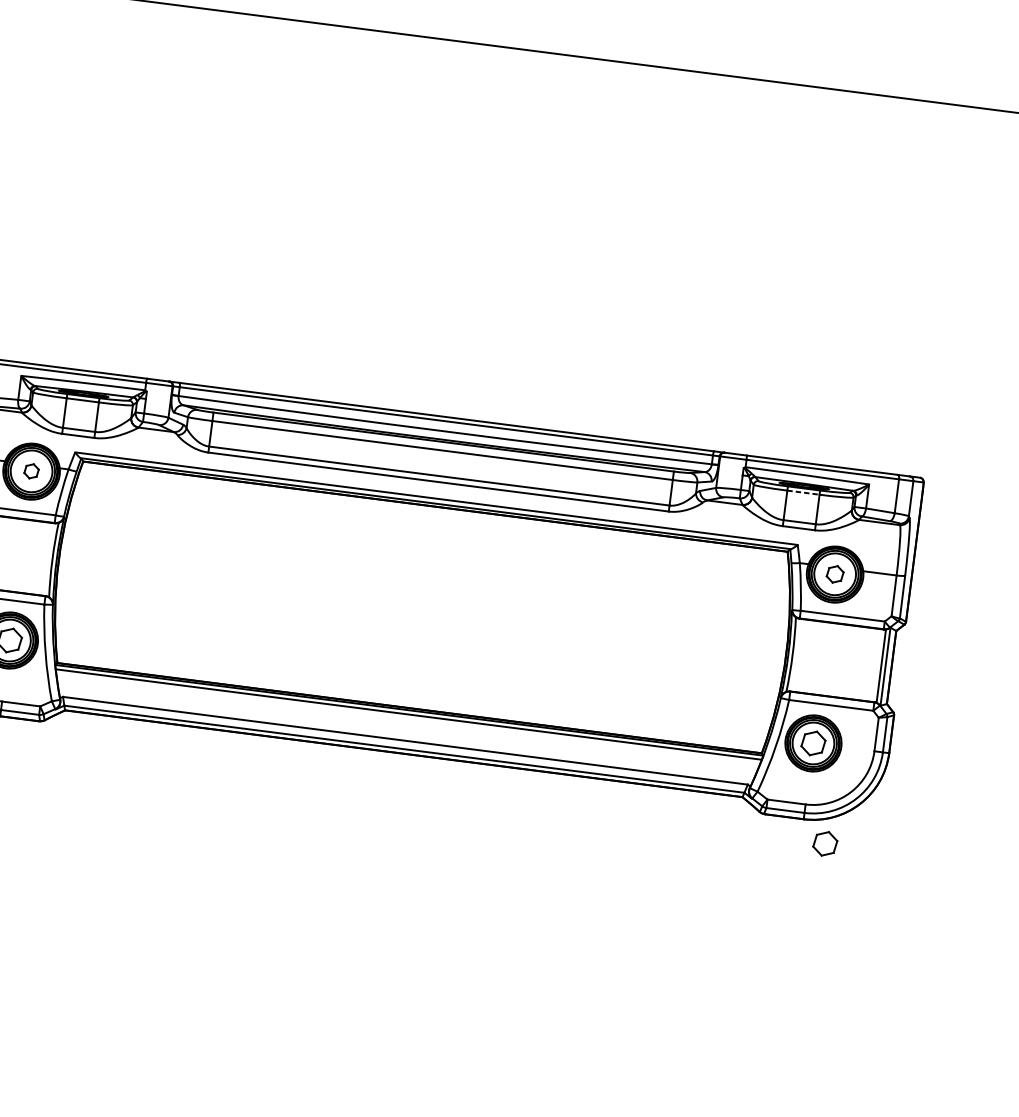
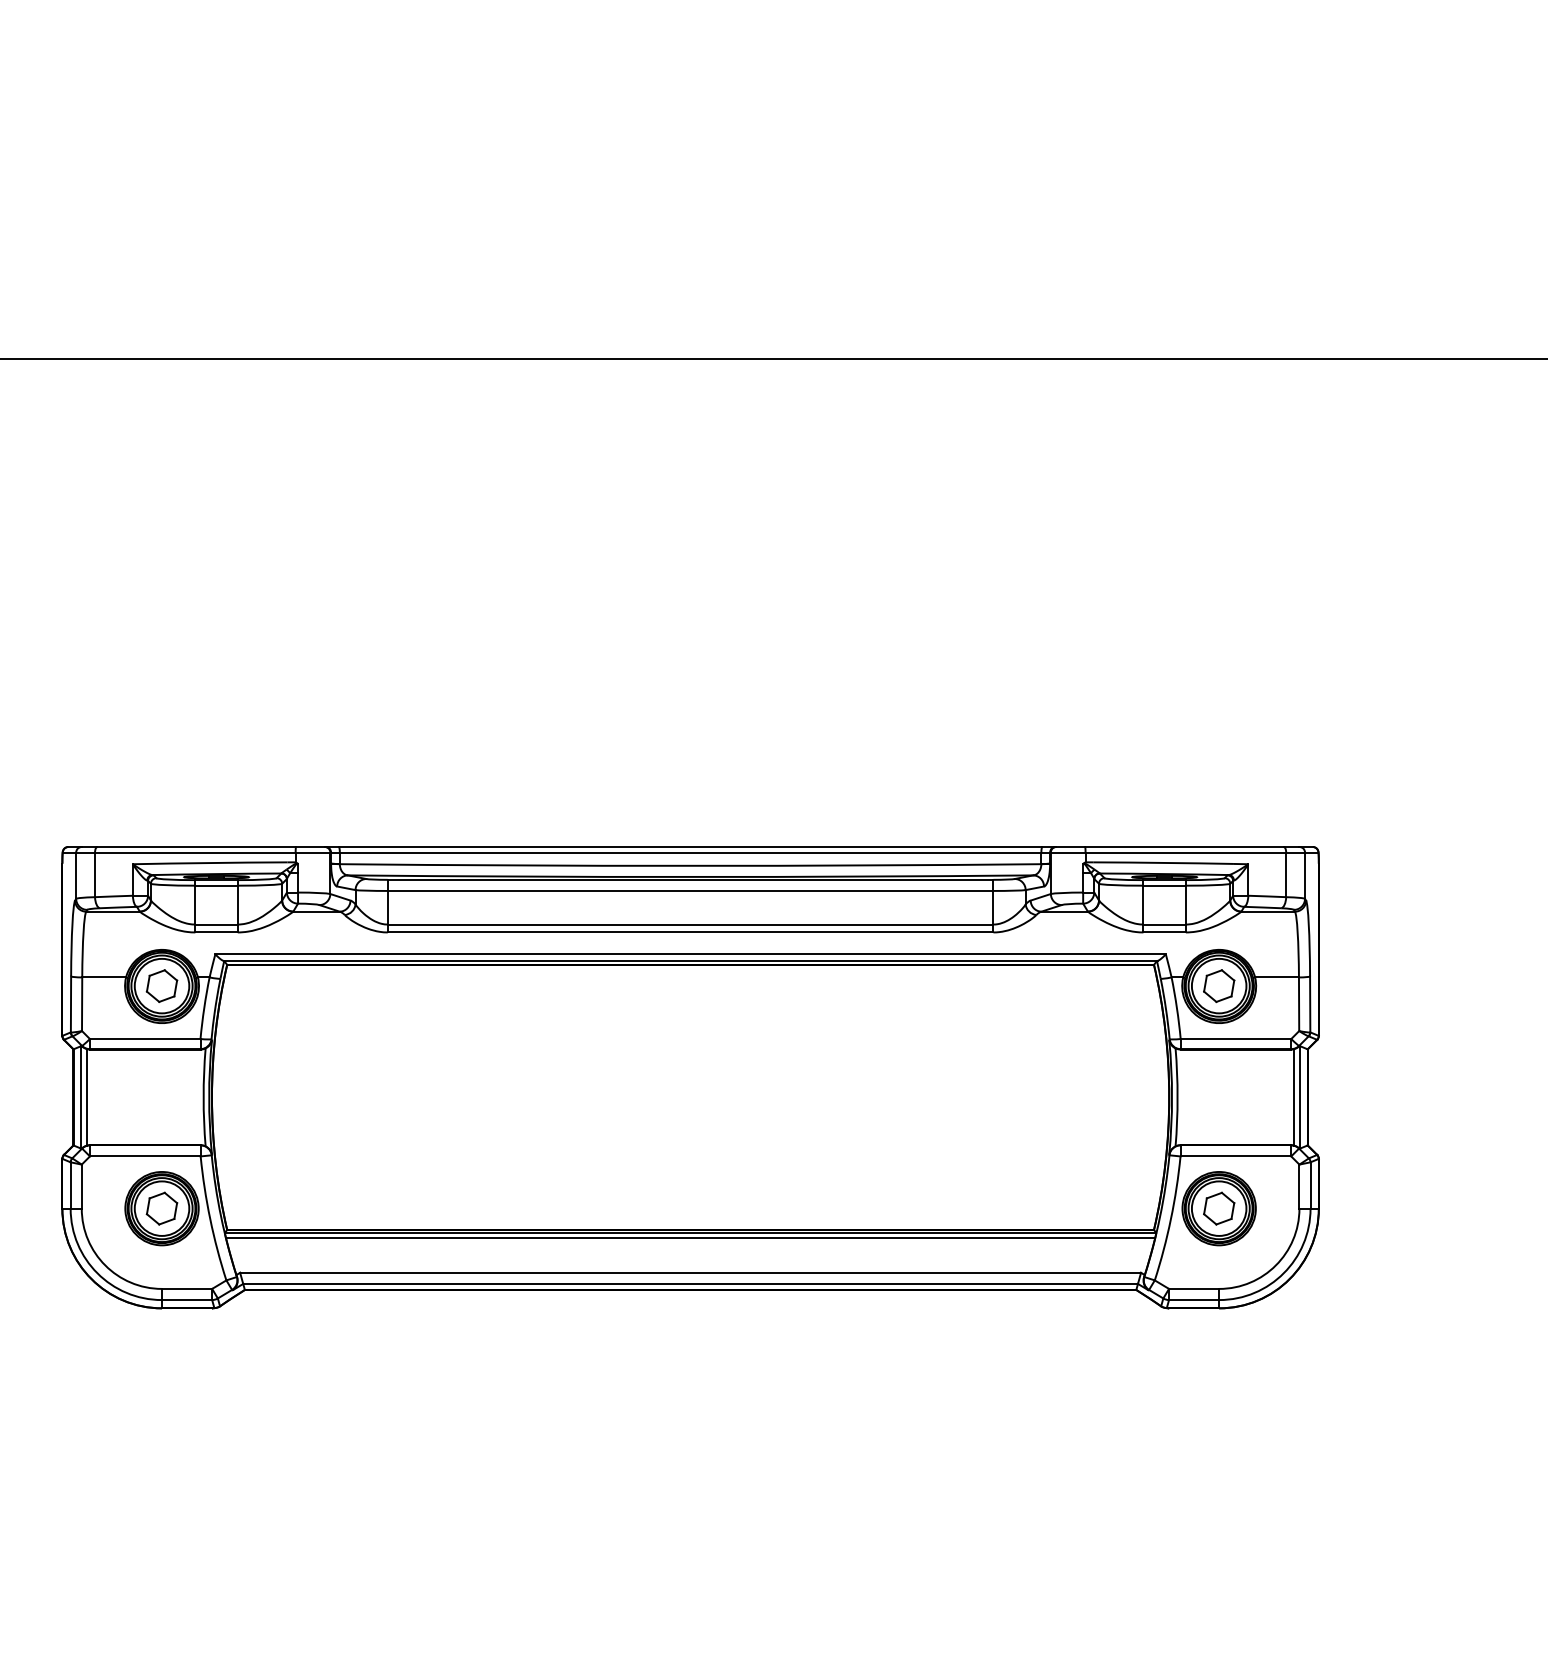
part: (31, 470) -> (161, 985), size x1.67
line: (804, 492) -> (1165, 885), dashed -> solid
part: (835, 574) -> (1219, 986), size x1.43
part: (825, 843) -> (1251, 1336), removed

